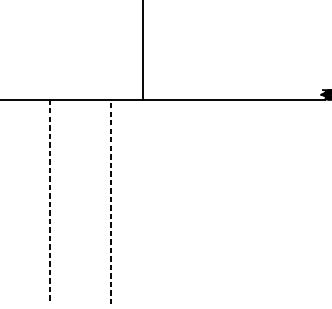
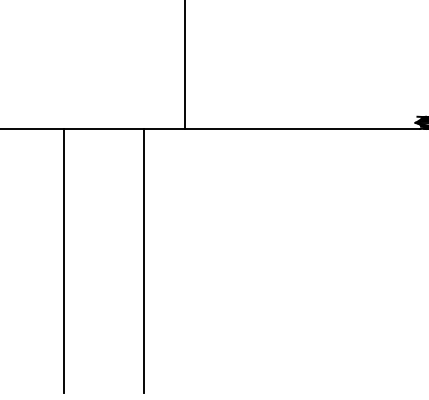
line: (111, 201) -> (143, 260), dashed -> solid
line: (49, 202) -> (64, 261), dashed -> solid

